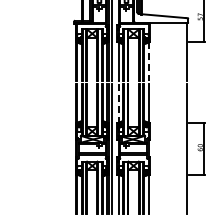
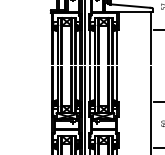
line: (148, 61) -> (117, 46), dashed -> solid
line: (118, 103) -> (90, 84), dashed -> solid

